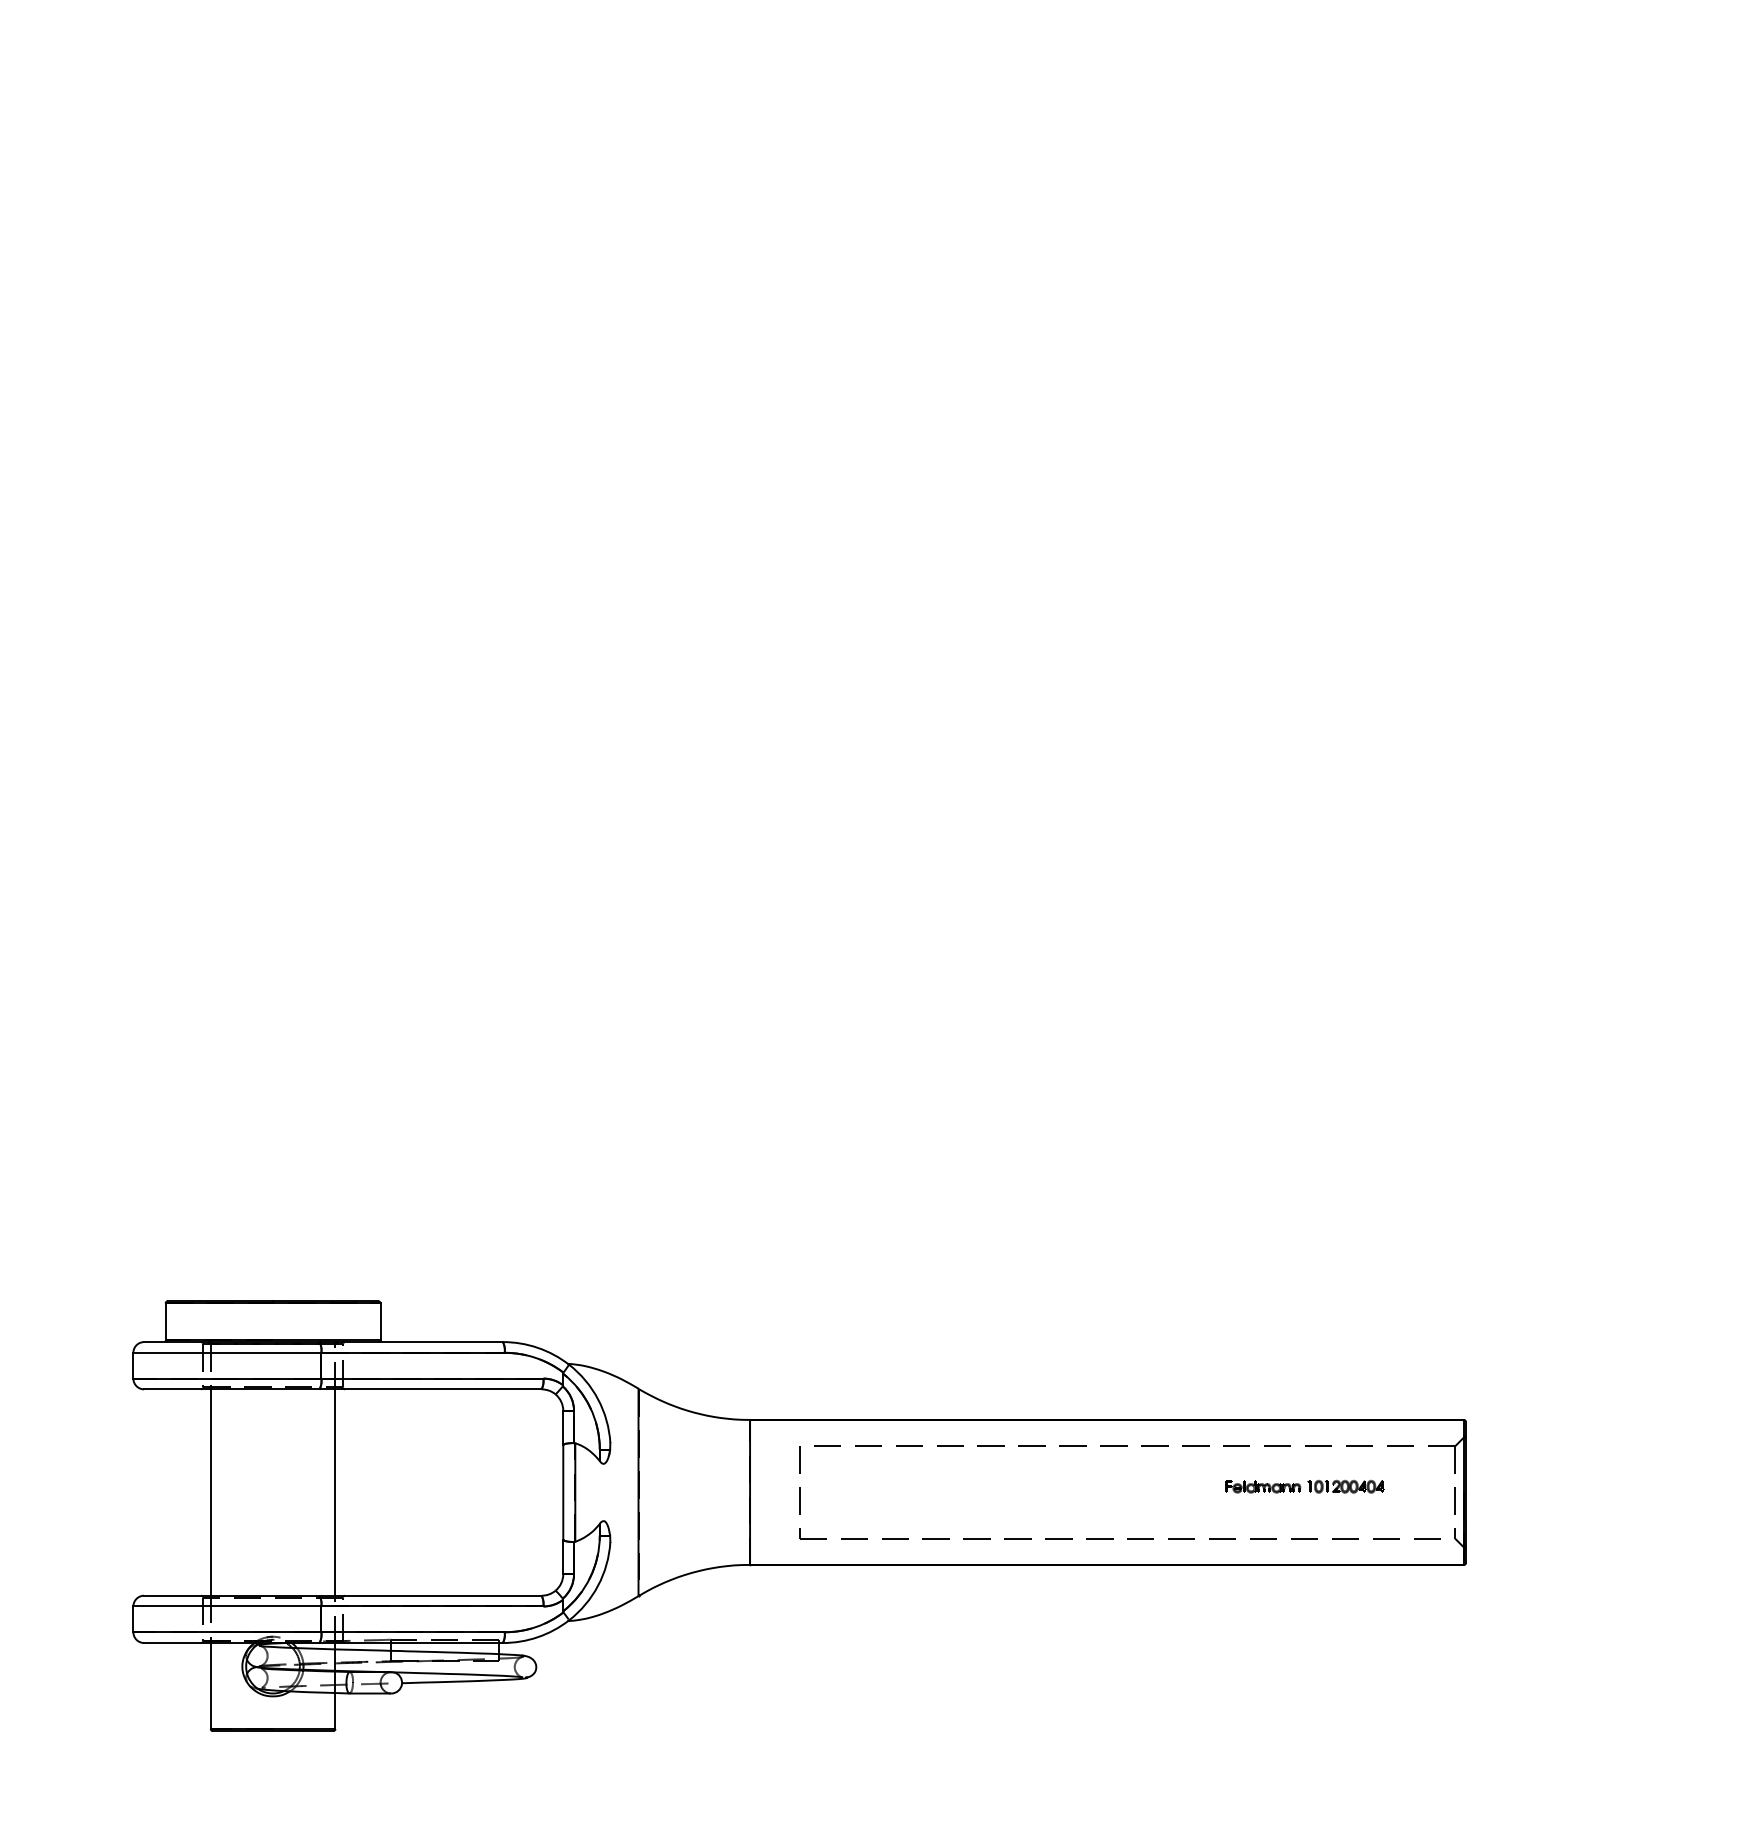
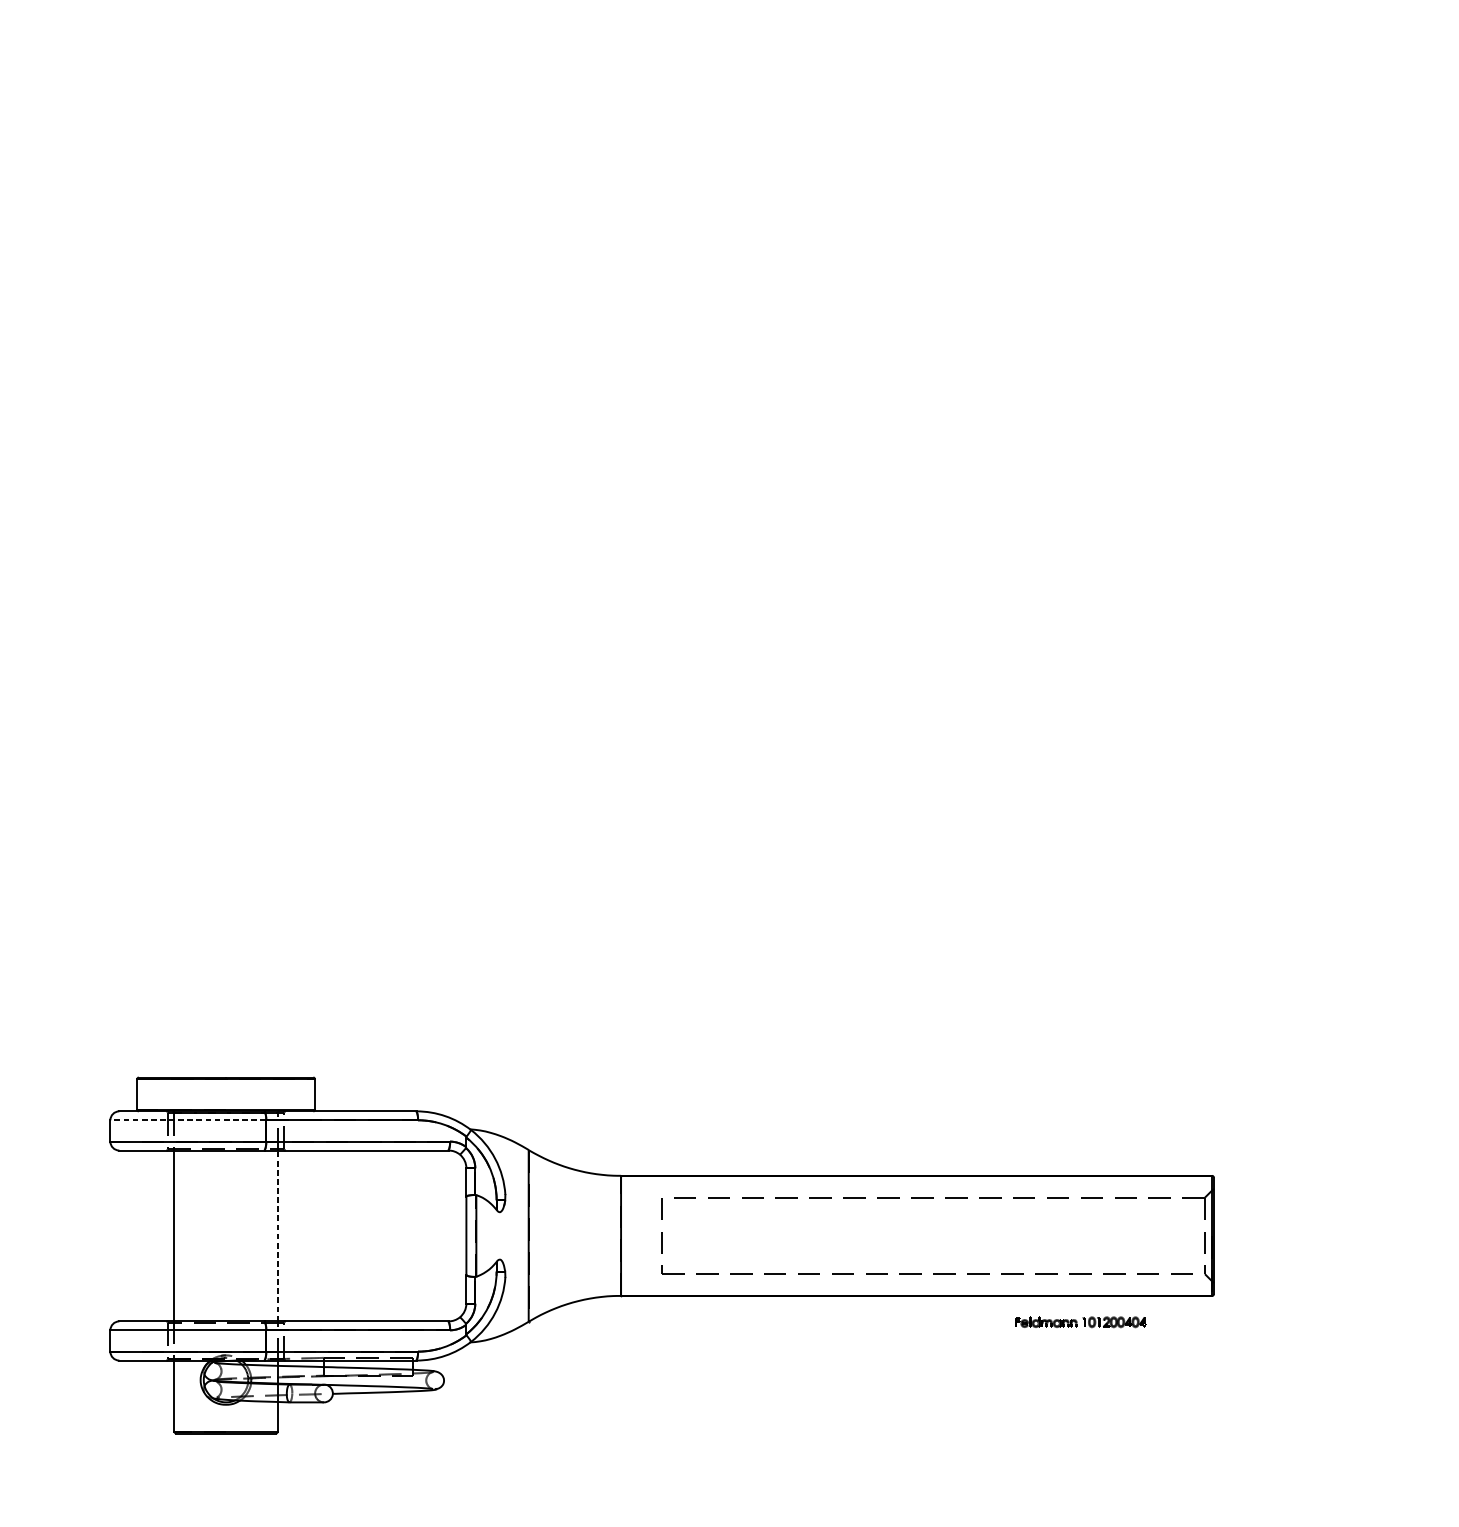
line: (227, 1352) -> (188, 1119), solid -> dashed
part: (1304, 1486) -> (1080, 1322), moved
line: (335, 1492) -> (277, 1235), solid -> dashed

